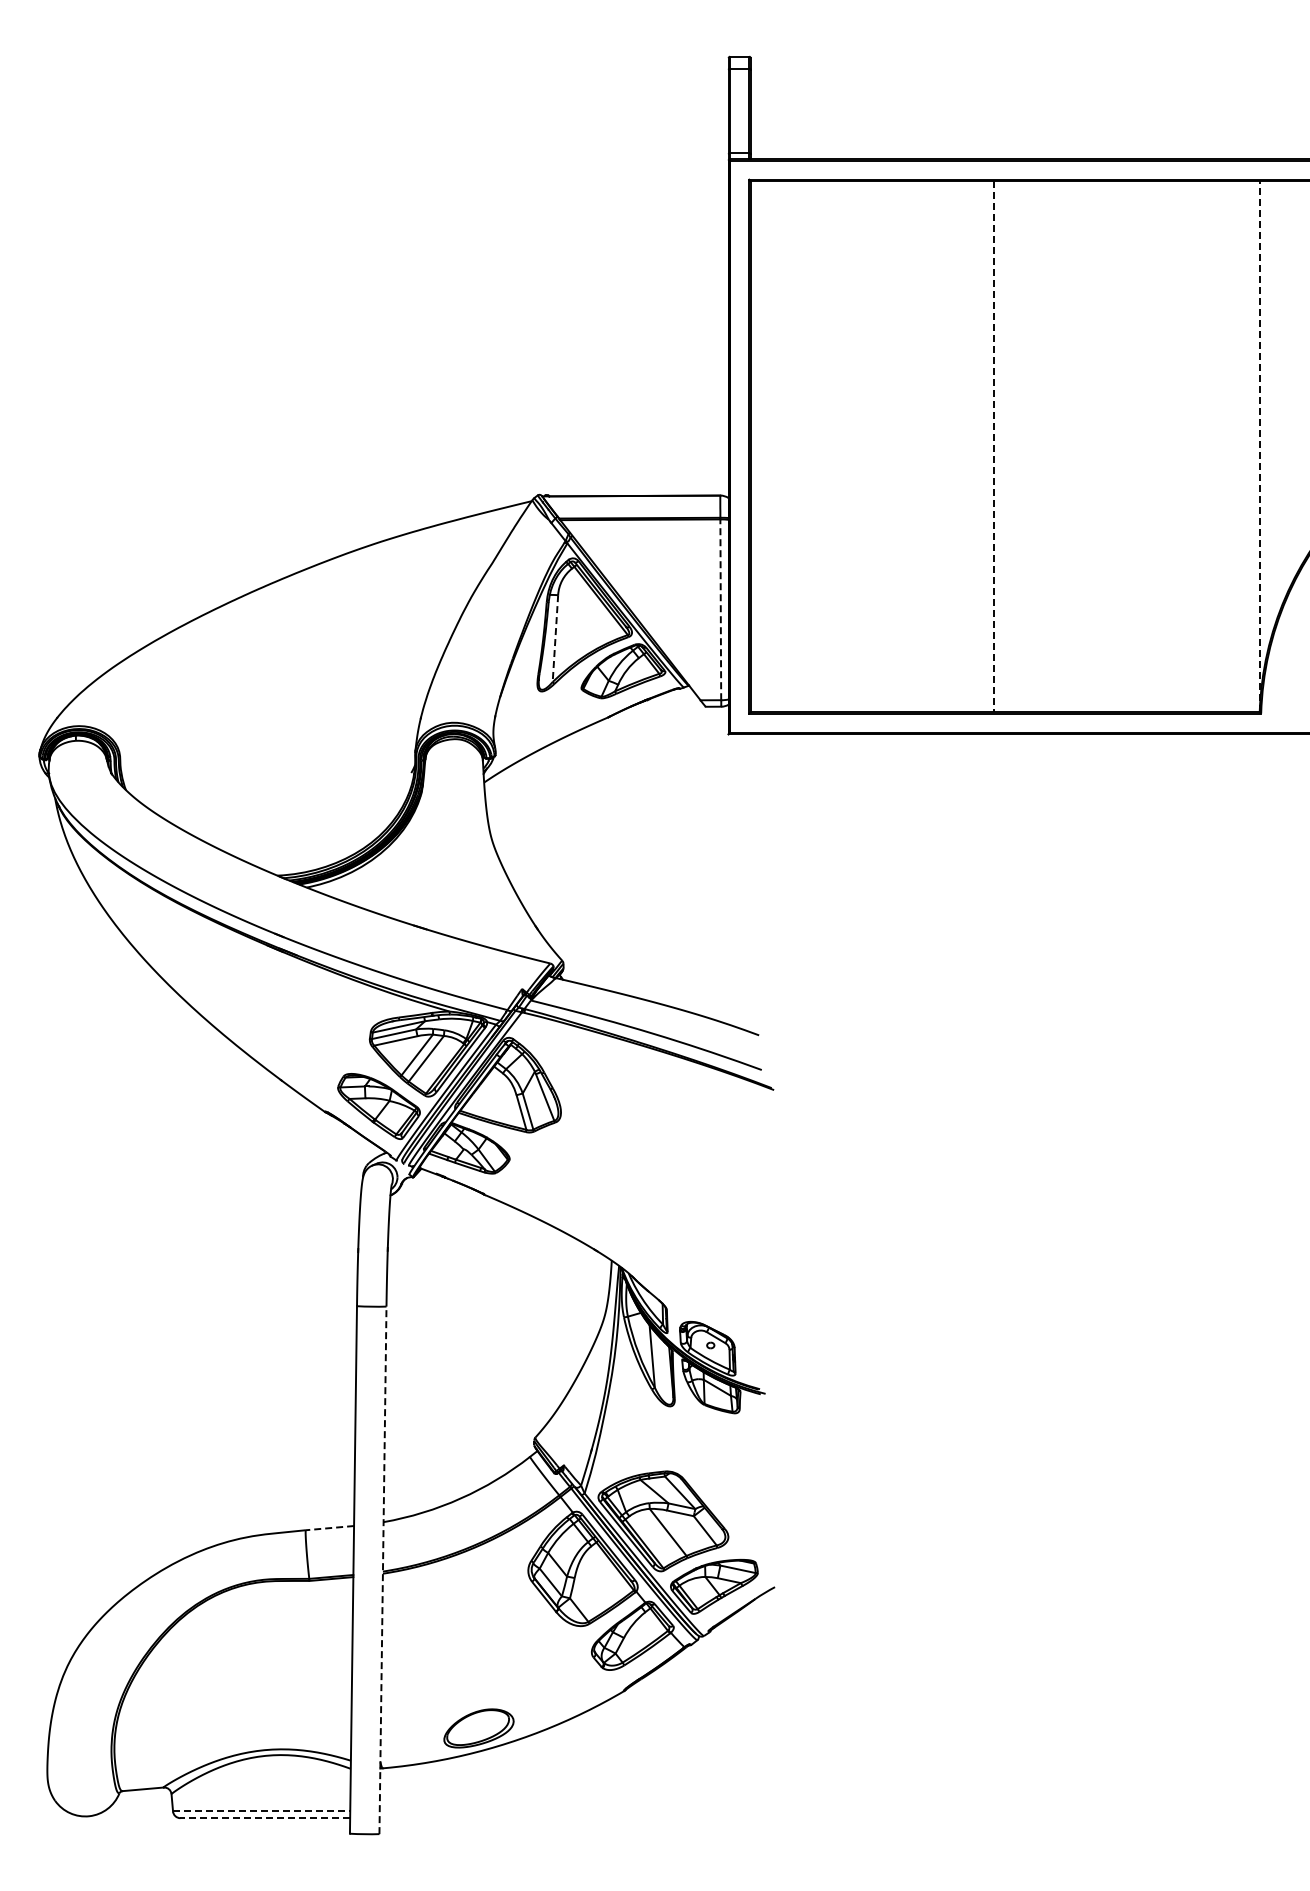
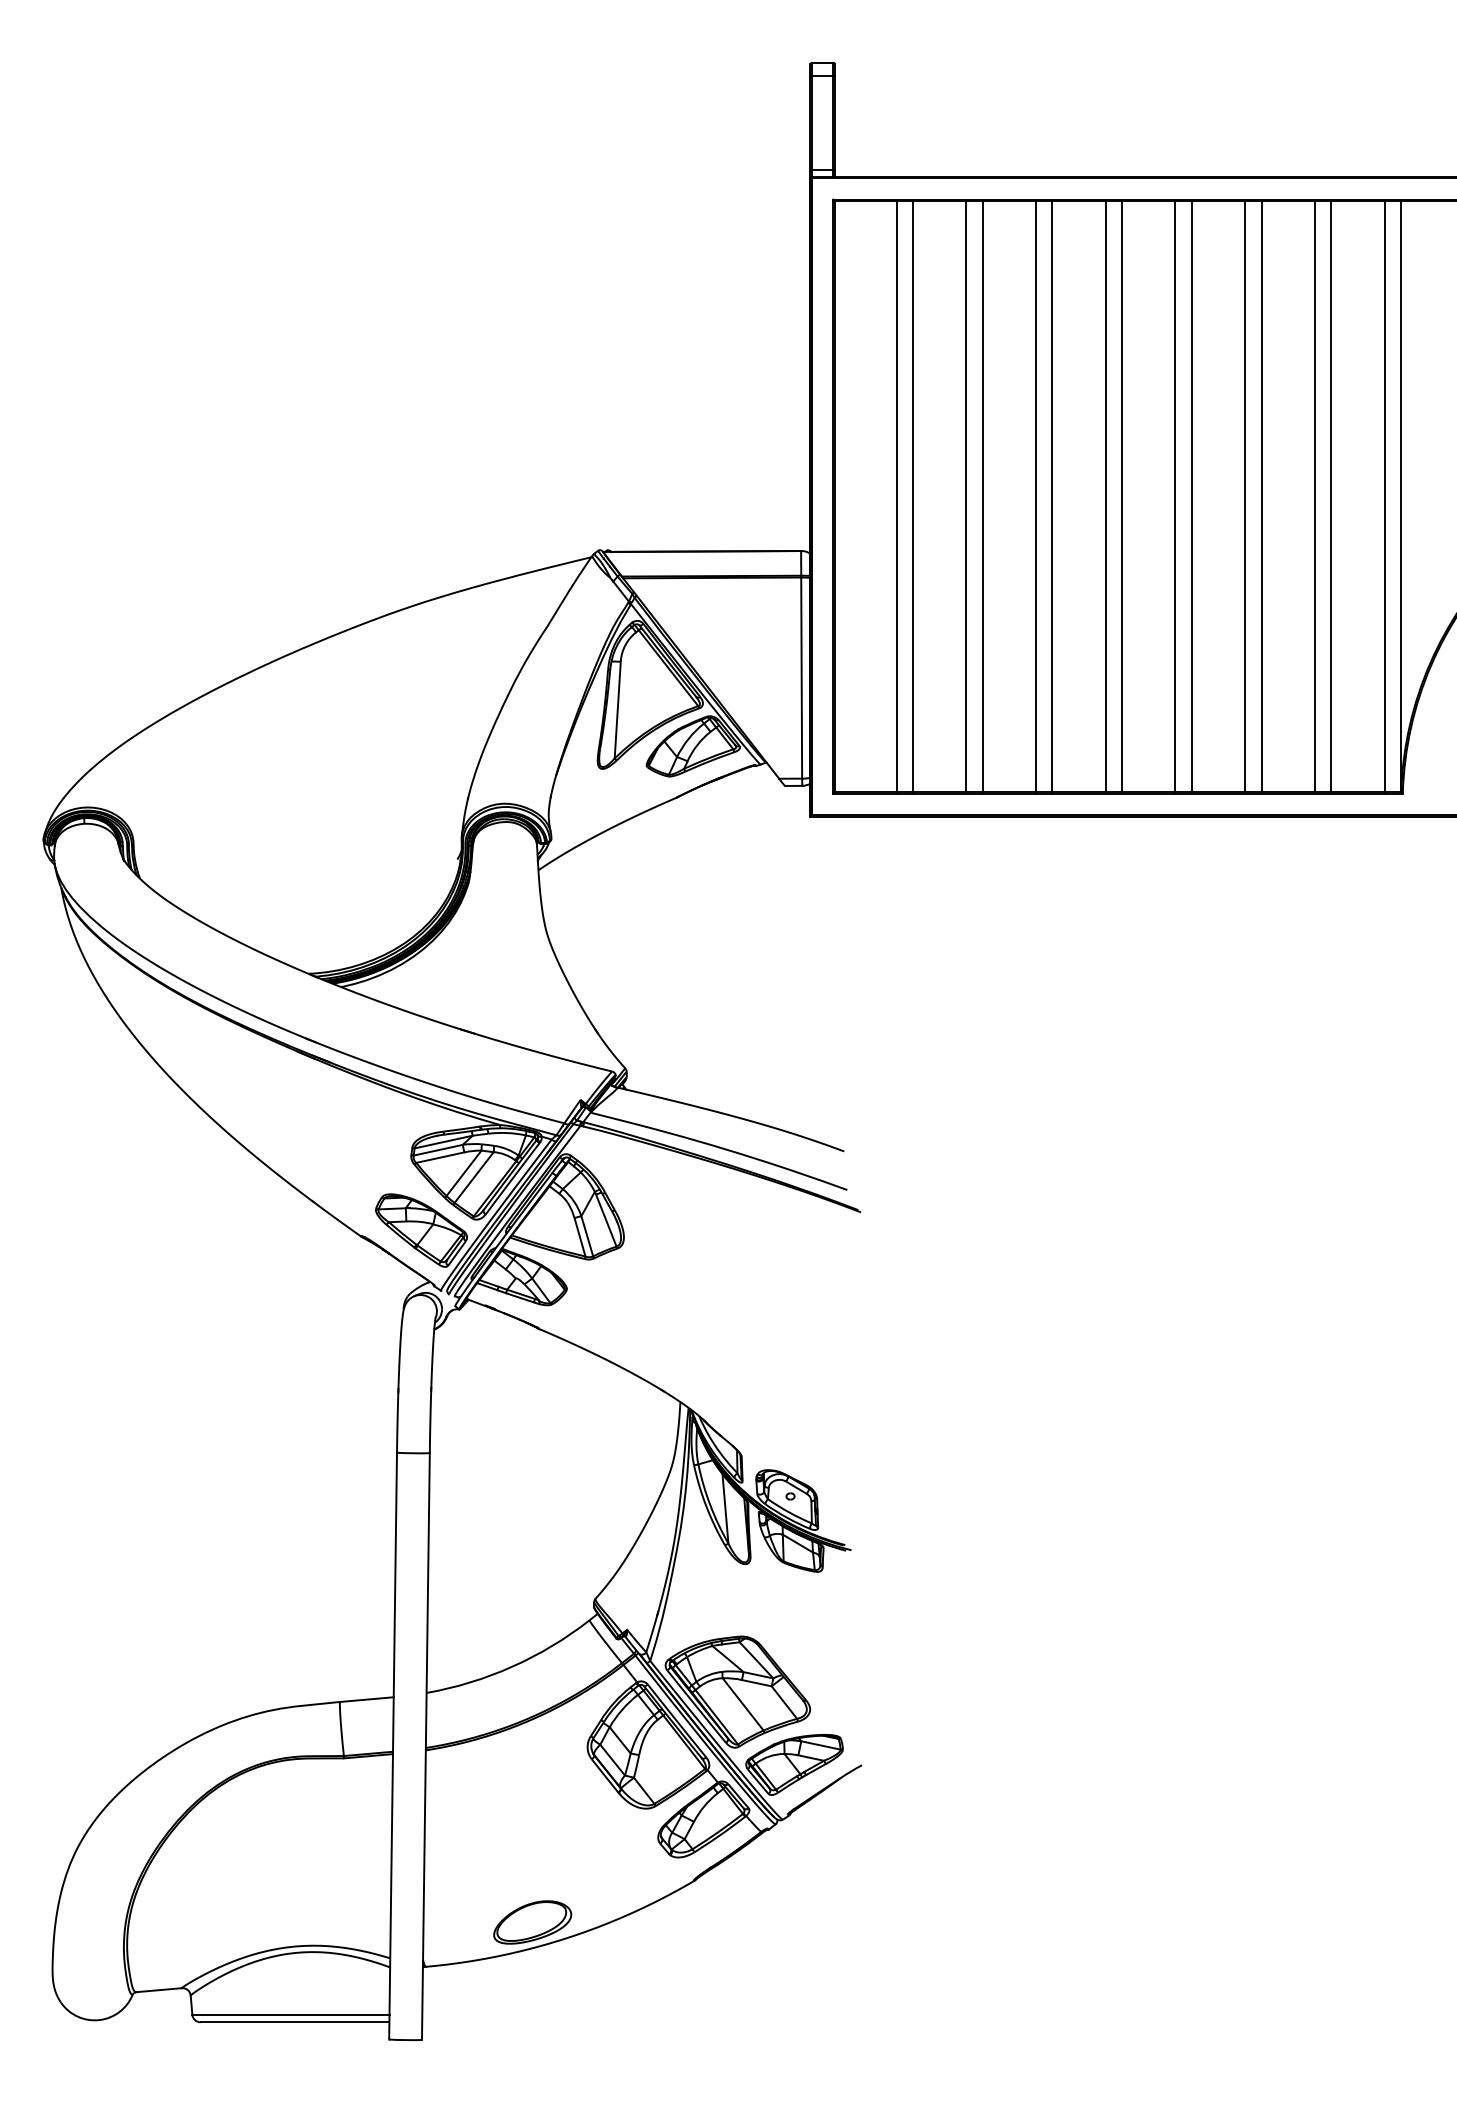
line: (806, 446) -> (897, 496), added
line: (820, 446) -> (912, 496), added
line: (868, 446) -> (965, 496), added
line: (883, 446) -> (982, 496), added
line: (931, 446) -> (1036, 496), added
line: (946, 446) -> (1052, 496), added
line: (1008, 446) -> (1121, 496), added
line: (1056, 446) -> (1175, 496), added
line: (1071, 446) -> (1191, 496), added
line: (1119, 446) -> (1245, 496), added
line: (1134, 446) -> (1261, 496), added
line: (1182, 446) -> (1315, 496), added
line: (1196, 446) -> (1330, 496), added
line: (1244, 446) -> (1384, 496), added
line: (1259, 446) -> (1400, 496), dashed -> solid
line: (994, 447) -> (1106, 497), dashed -> solid
line: (720, 609) -> (801, 677), dashed -> solid
line: (555, 638) -> (617, 709), dashed -> solid
line: (329, 1528) -> (366, 1700), dashed -> solid
line: (382, 1570) -> (425, 1746), dashed -> solid
line: (261, 1811) -> (290, 2014), dashed -> solid
line: (265, 1818) -> (295, 2022), dashed -> solid

